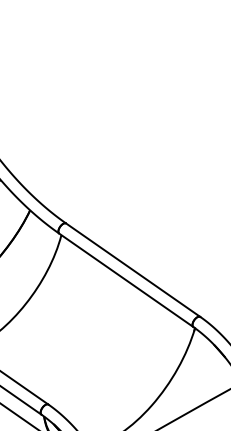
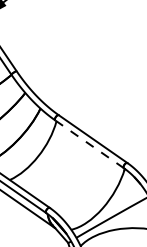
line: (125, 280) -> (89, 144), solid -> dashed

